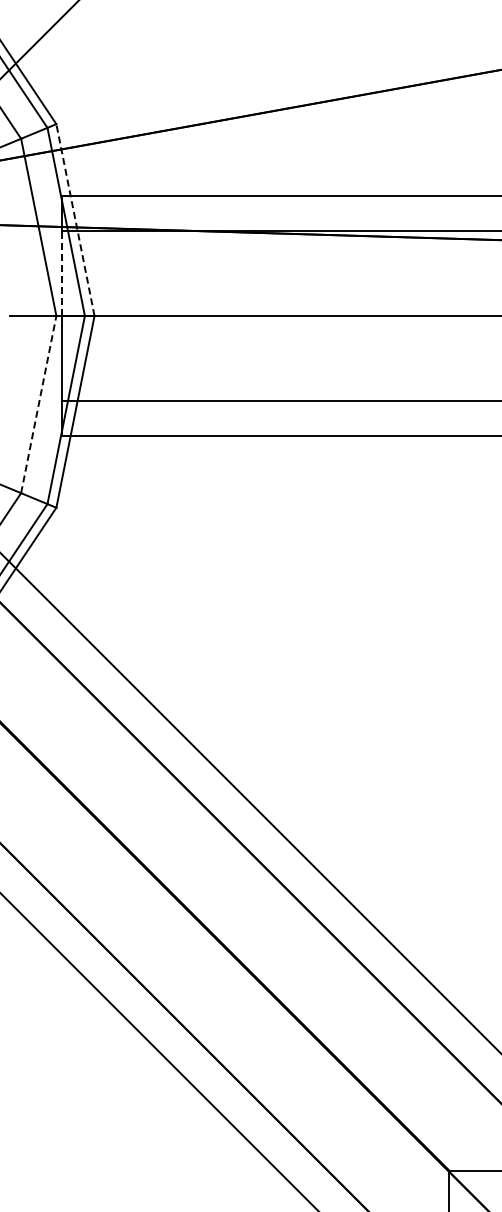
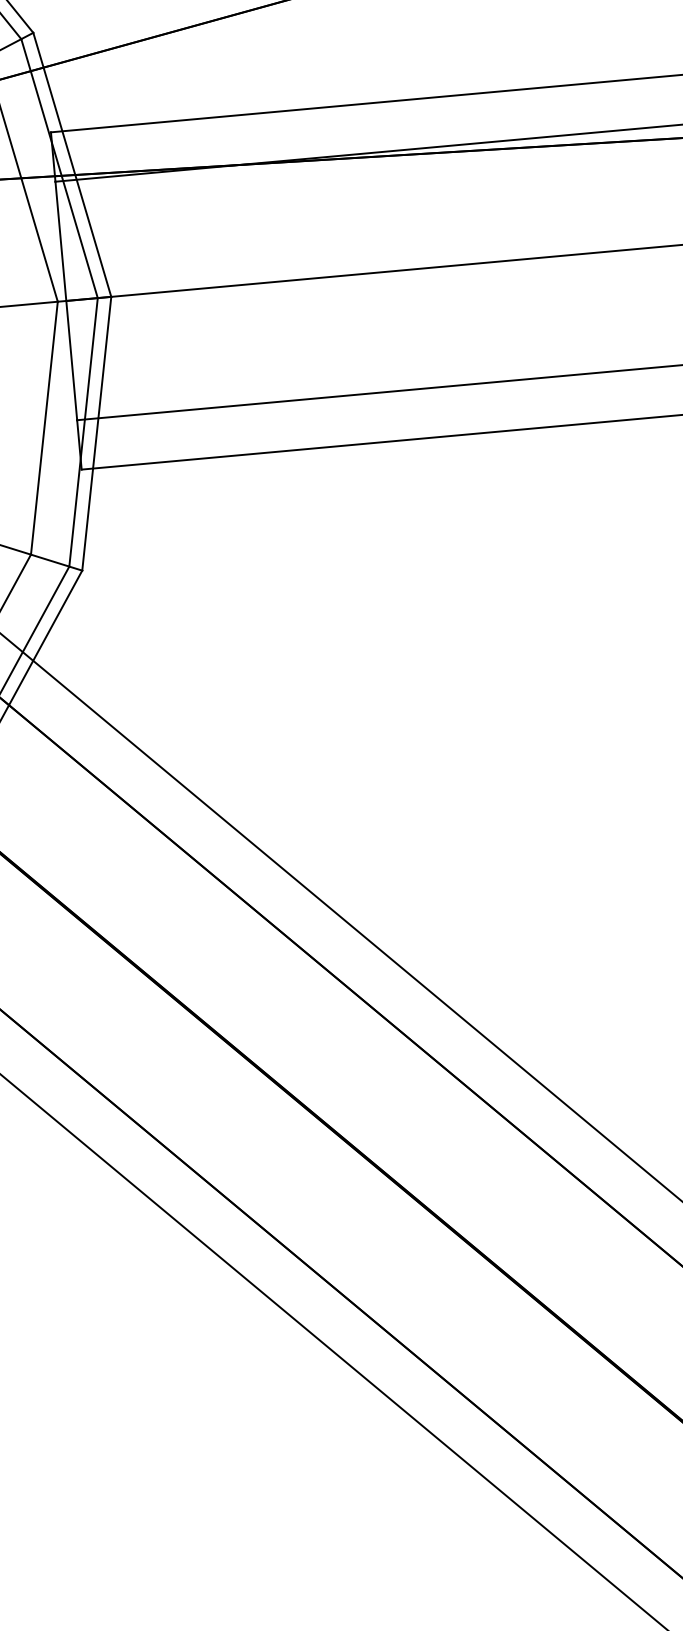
line: (75, 220) -> (72, 165), dashed -> solid
line: (62, 273) -> (60, 241), dashed -> solid
line: (38, 404) -> (44, 428), dashed -> solid

